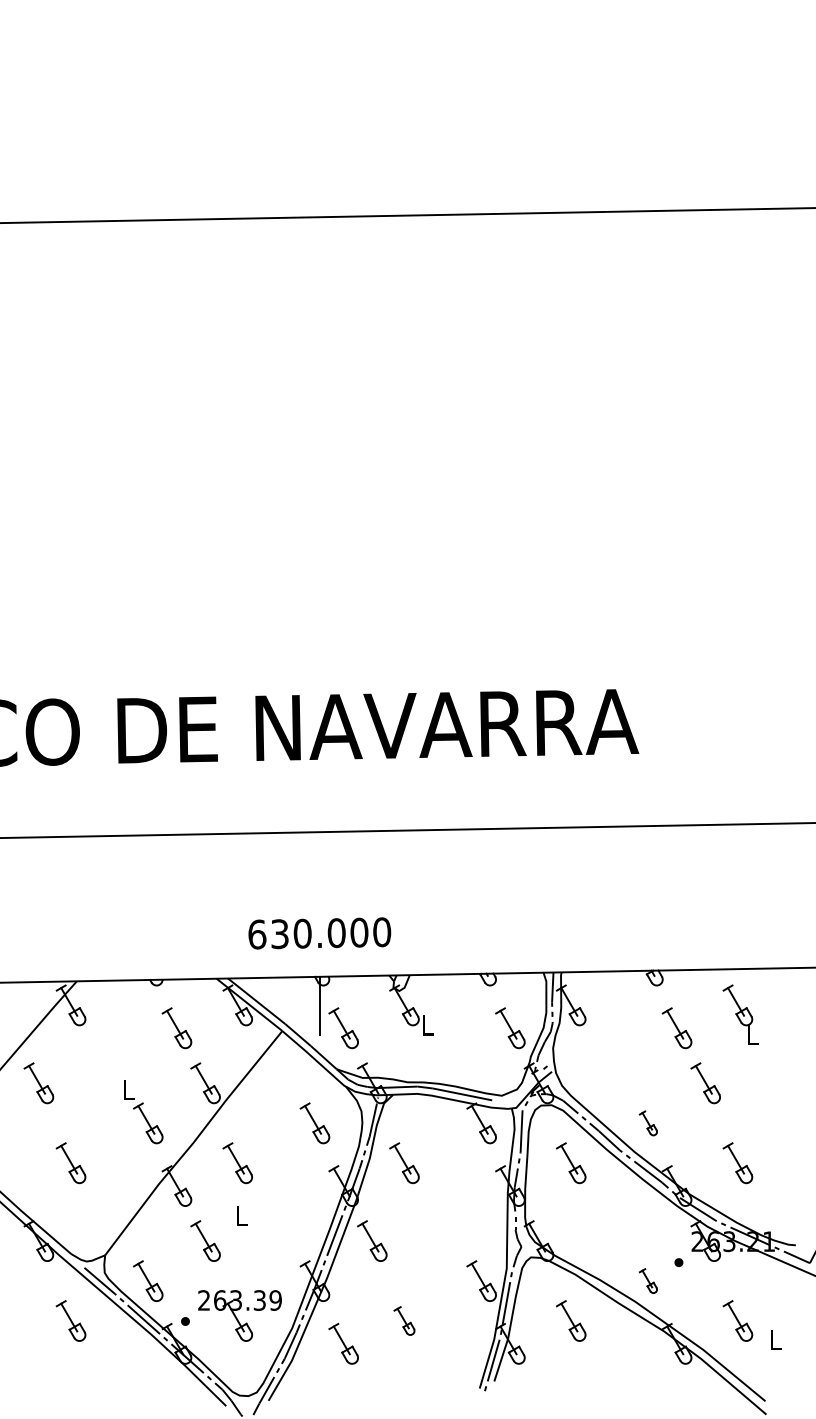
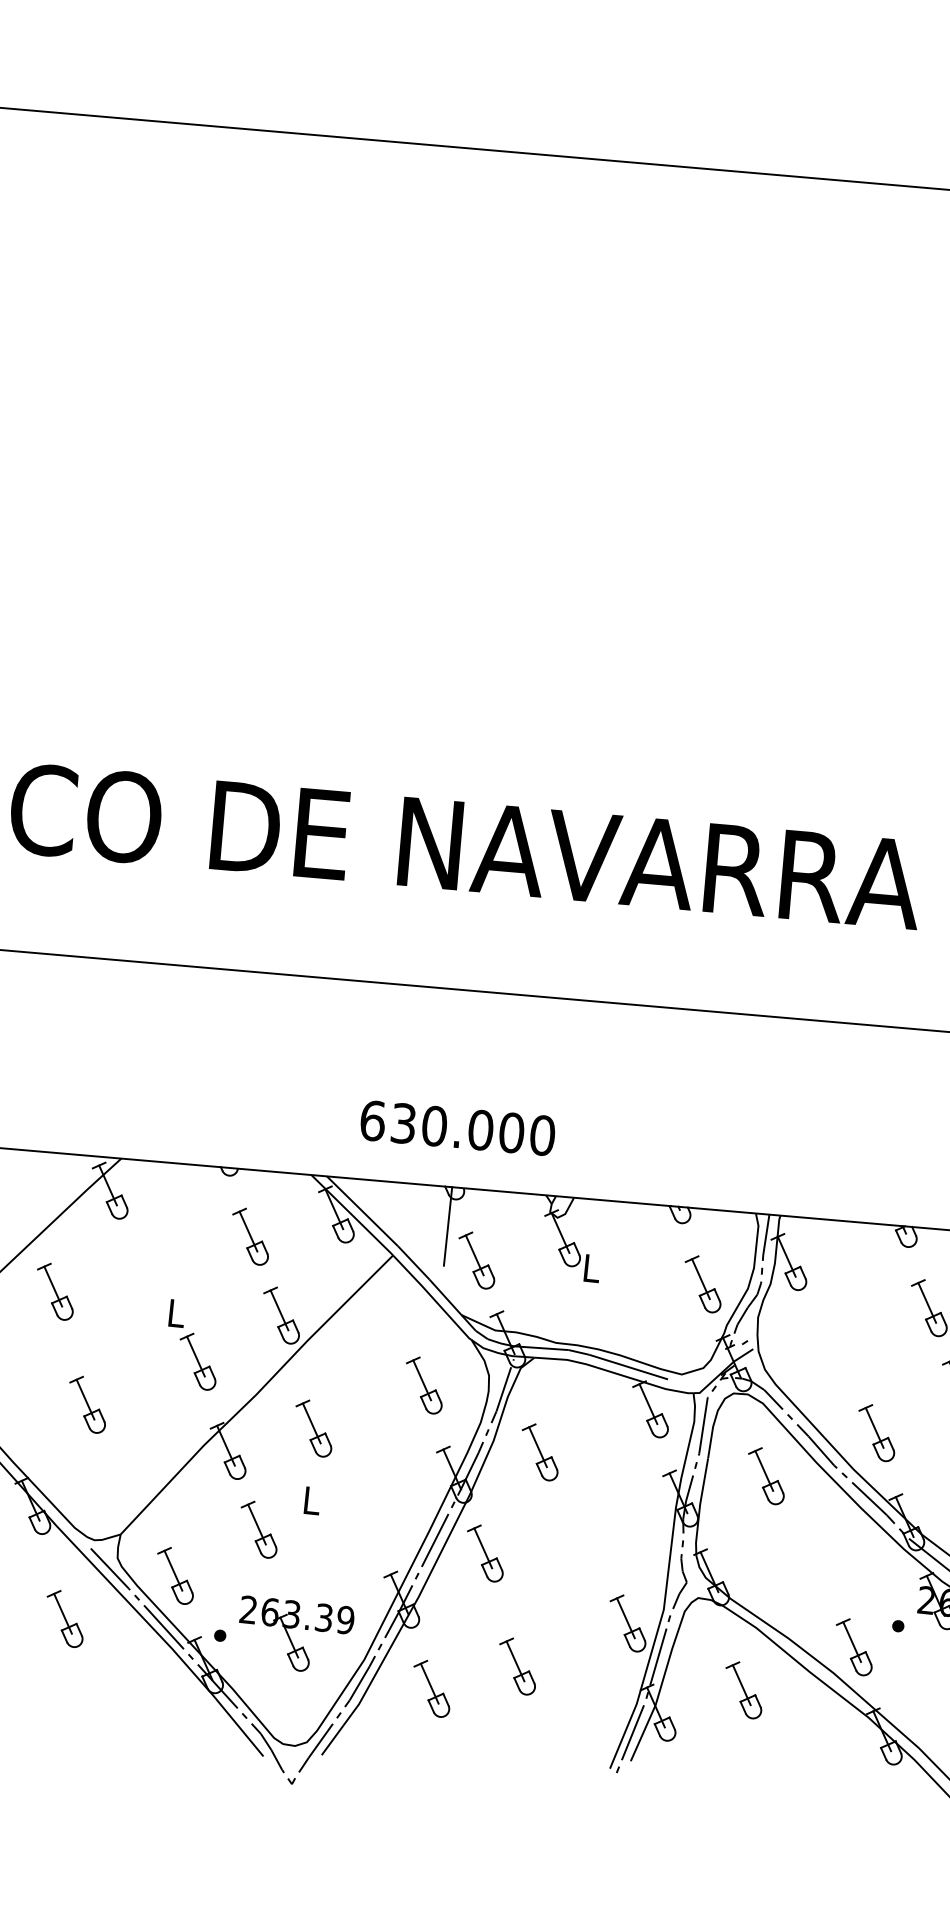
part: (648, 1123) -> (876, 1433), size x1.67
part: (648, 1280) -> (854, 1646), size x1.67
part: (404, 1320) -> (517, 1665), size x1.43

